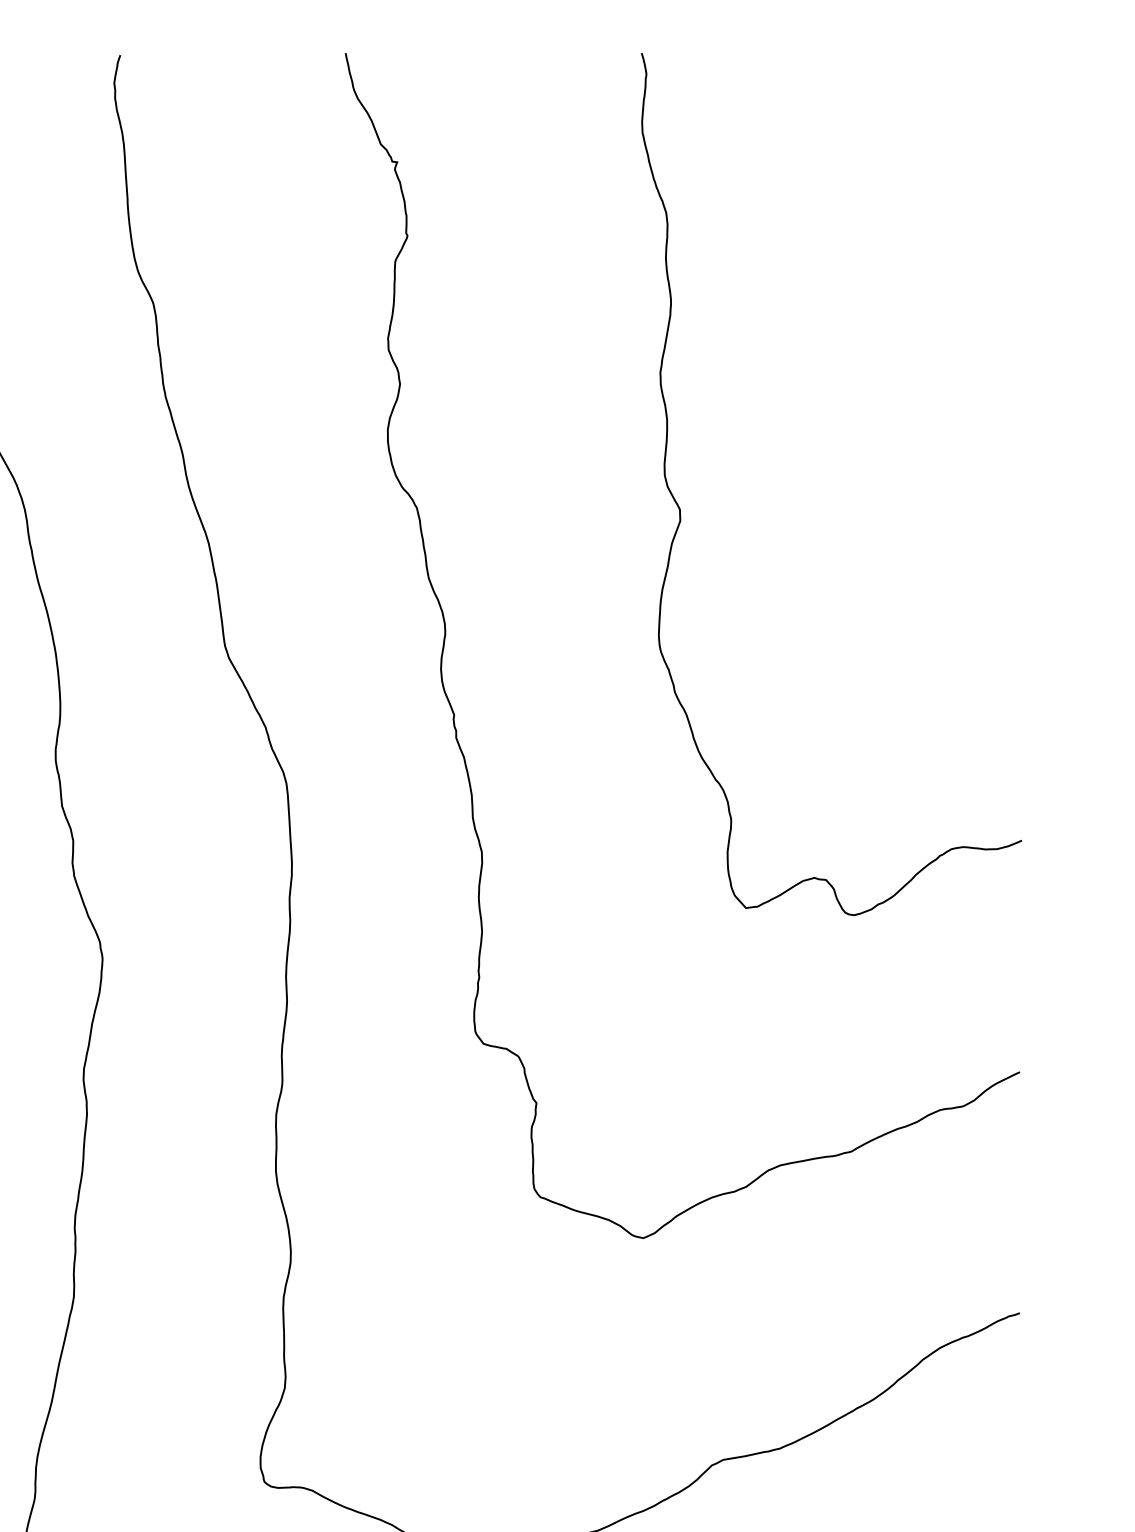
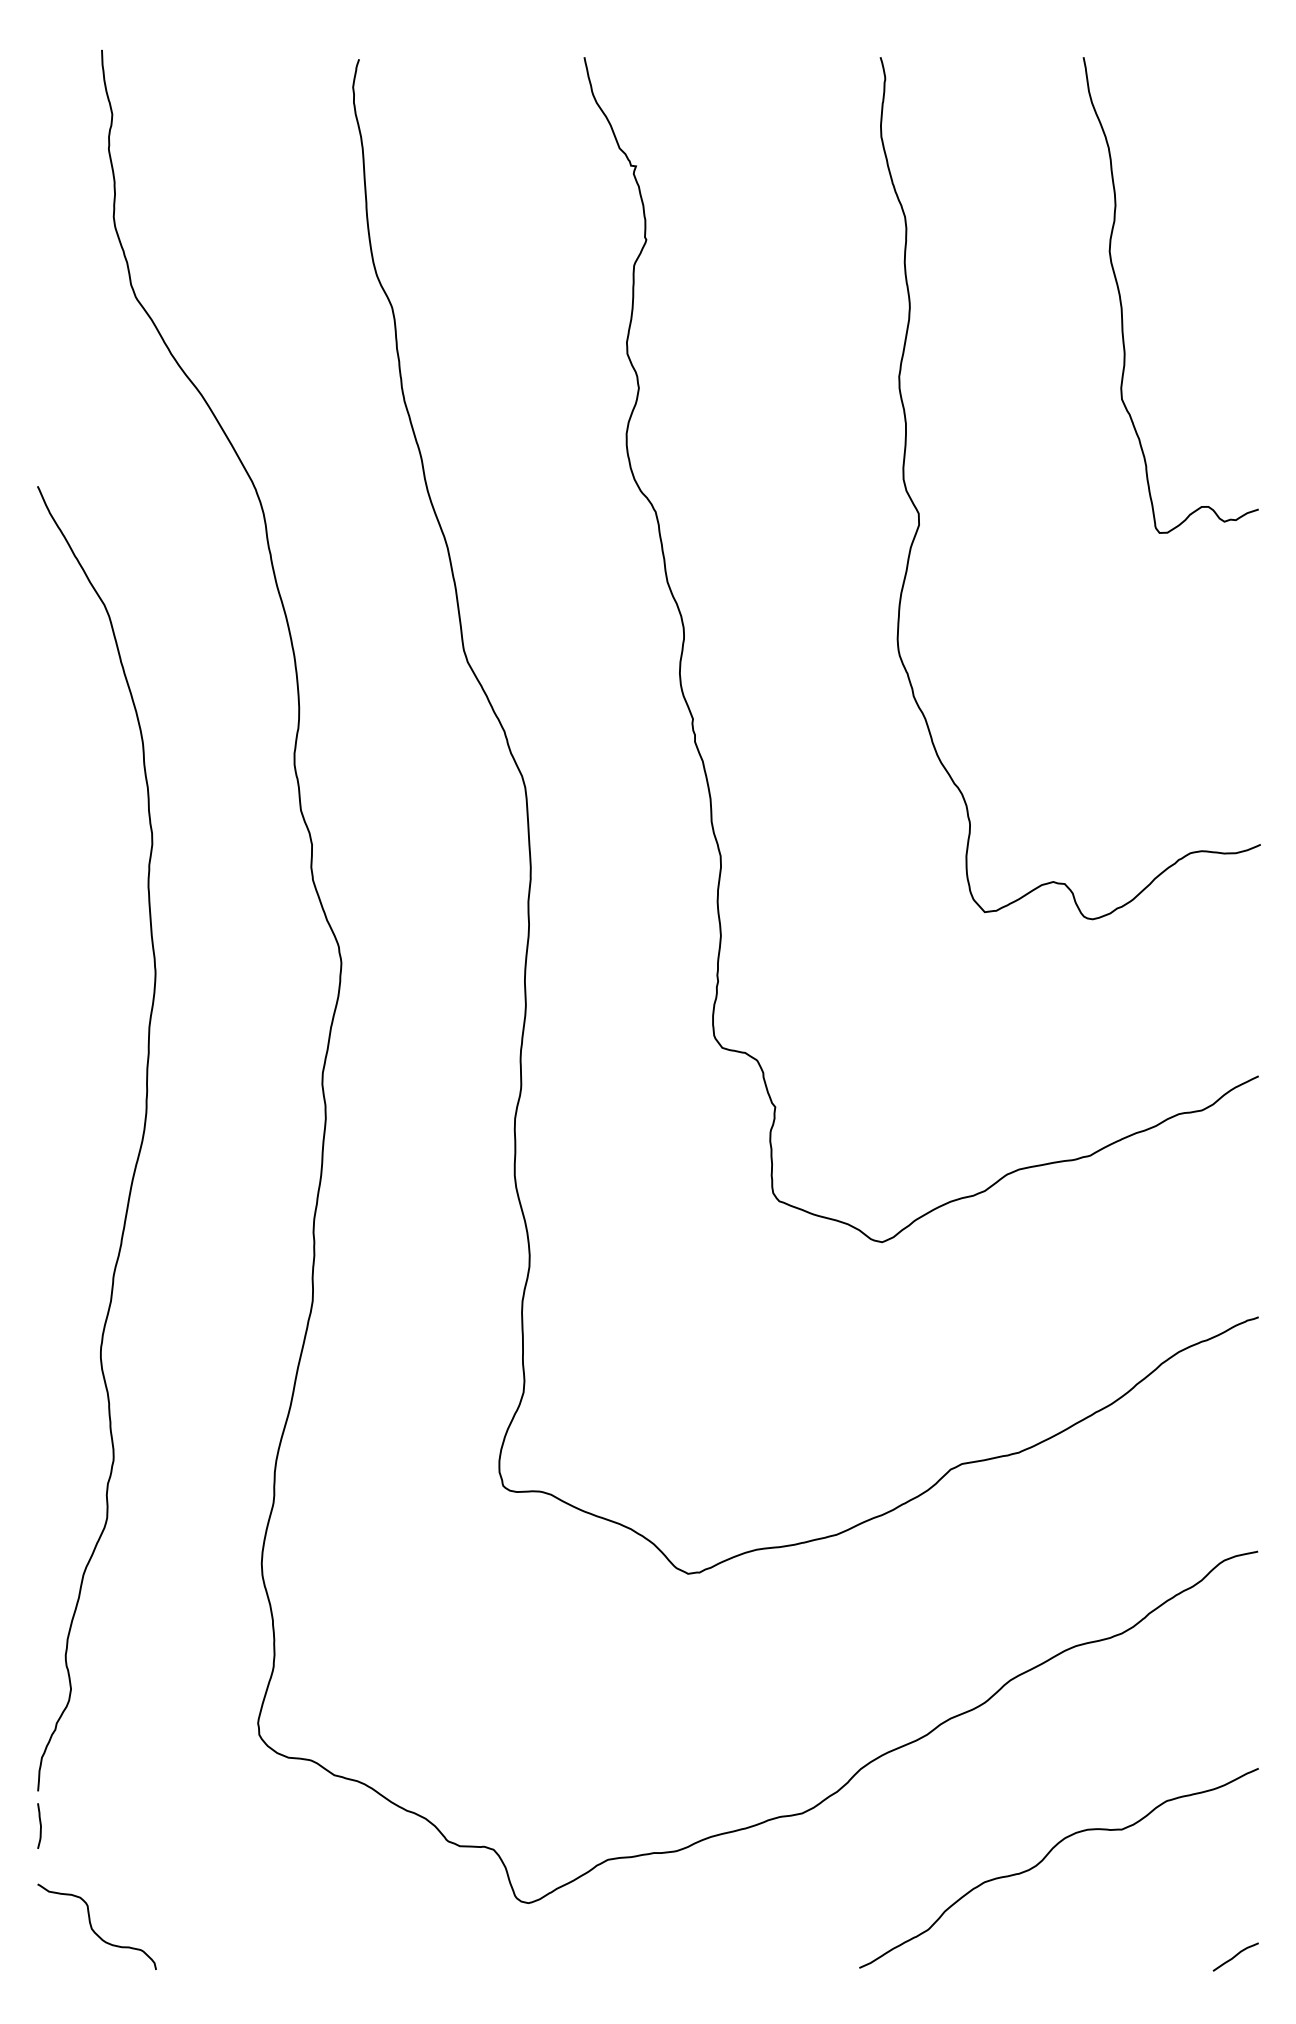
curve: (883, 301) -> (1122, 305), added

